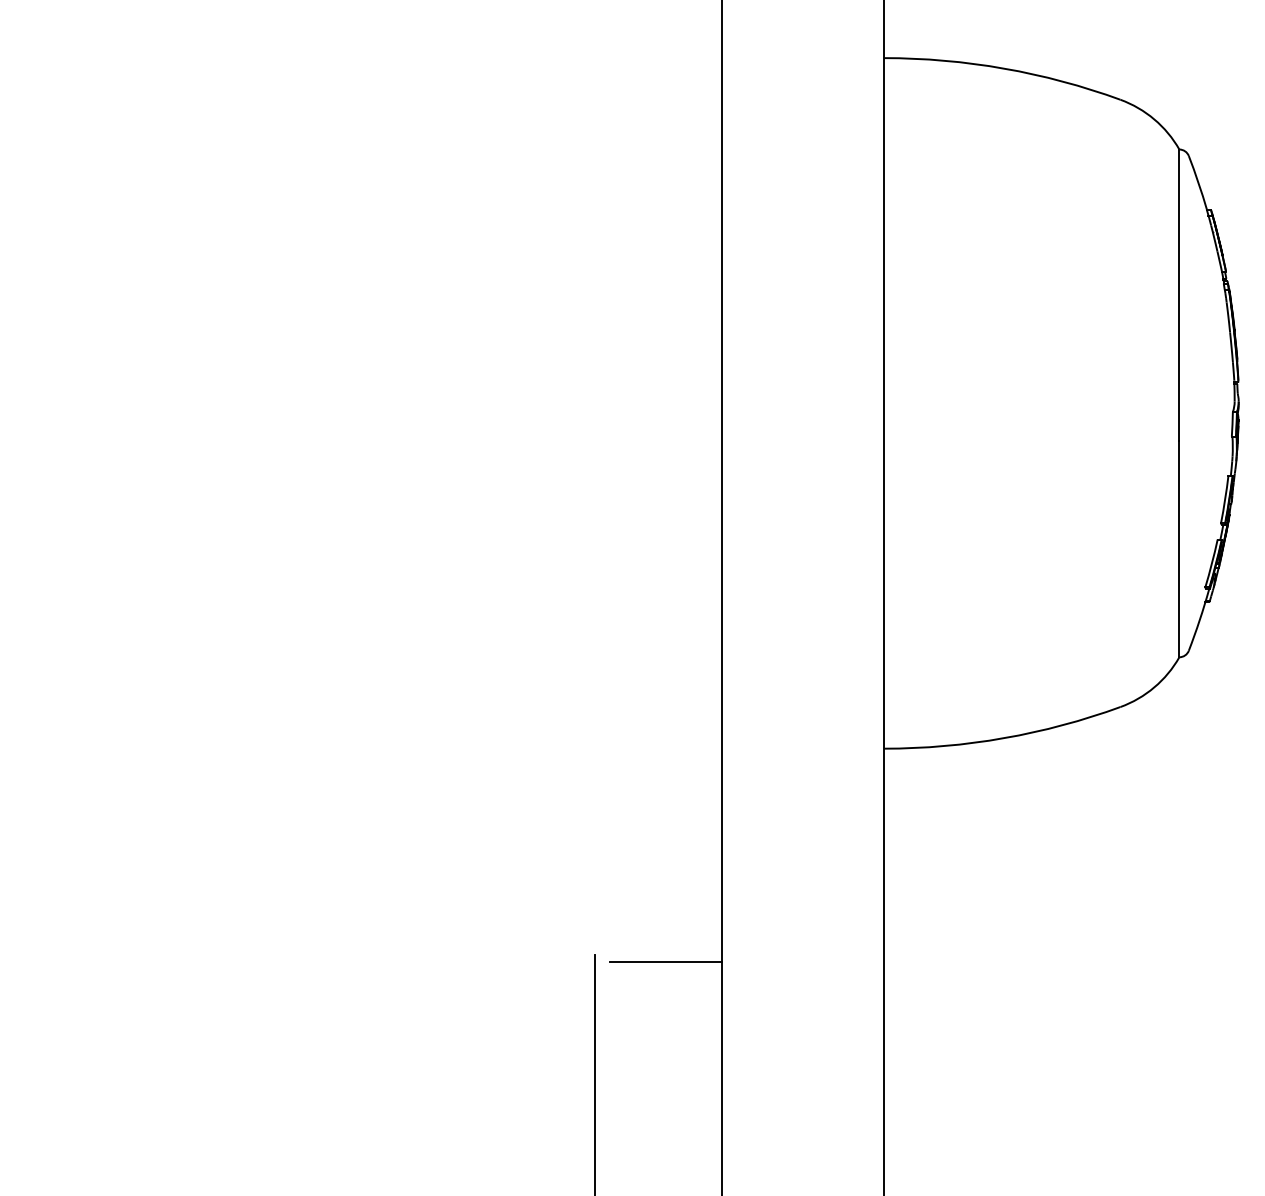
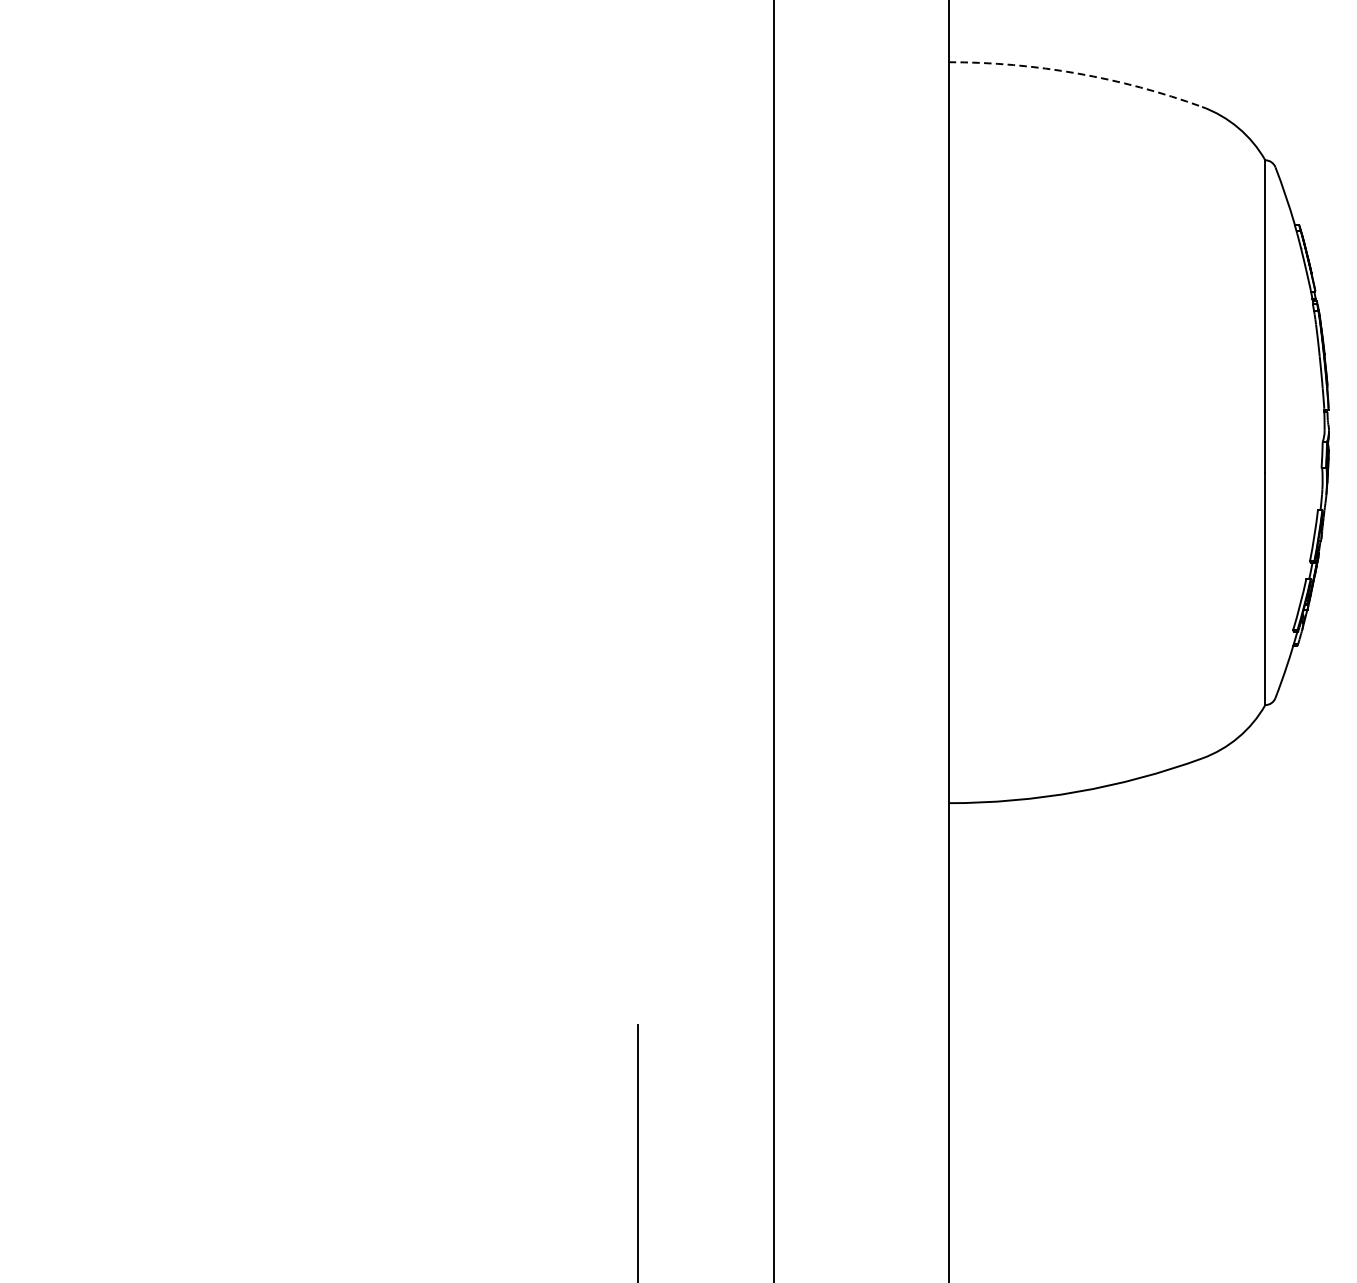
arc: (1004, 68) -> (1077, 73), solid -> dashed
line: (665, 961) -> (713, 1031), removed

